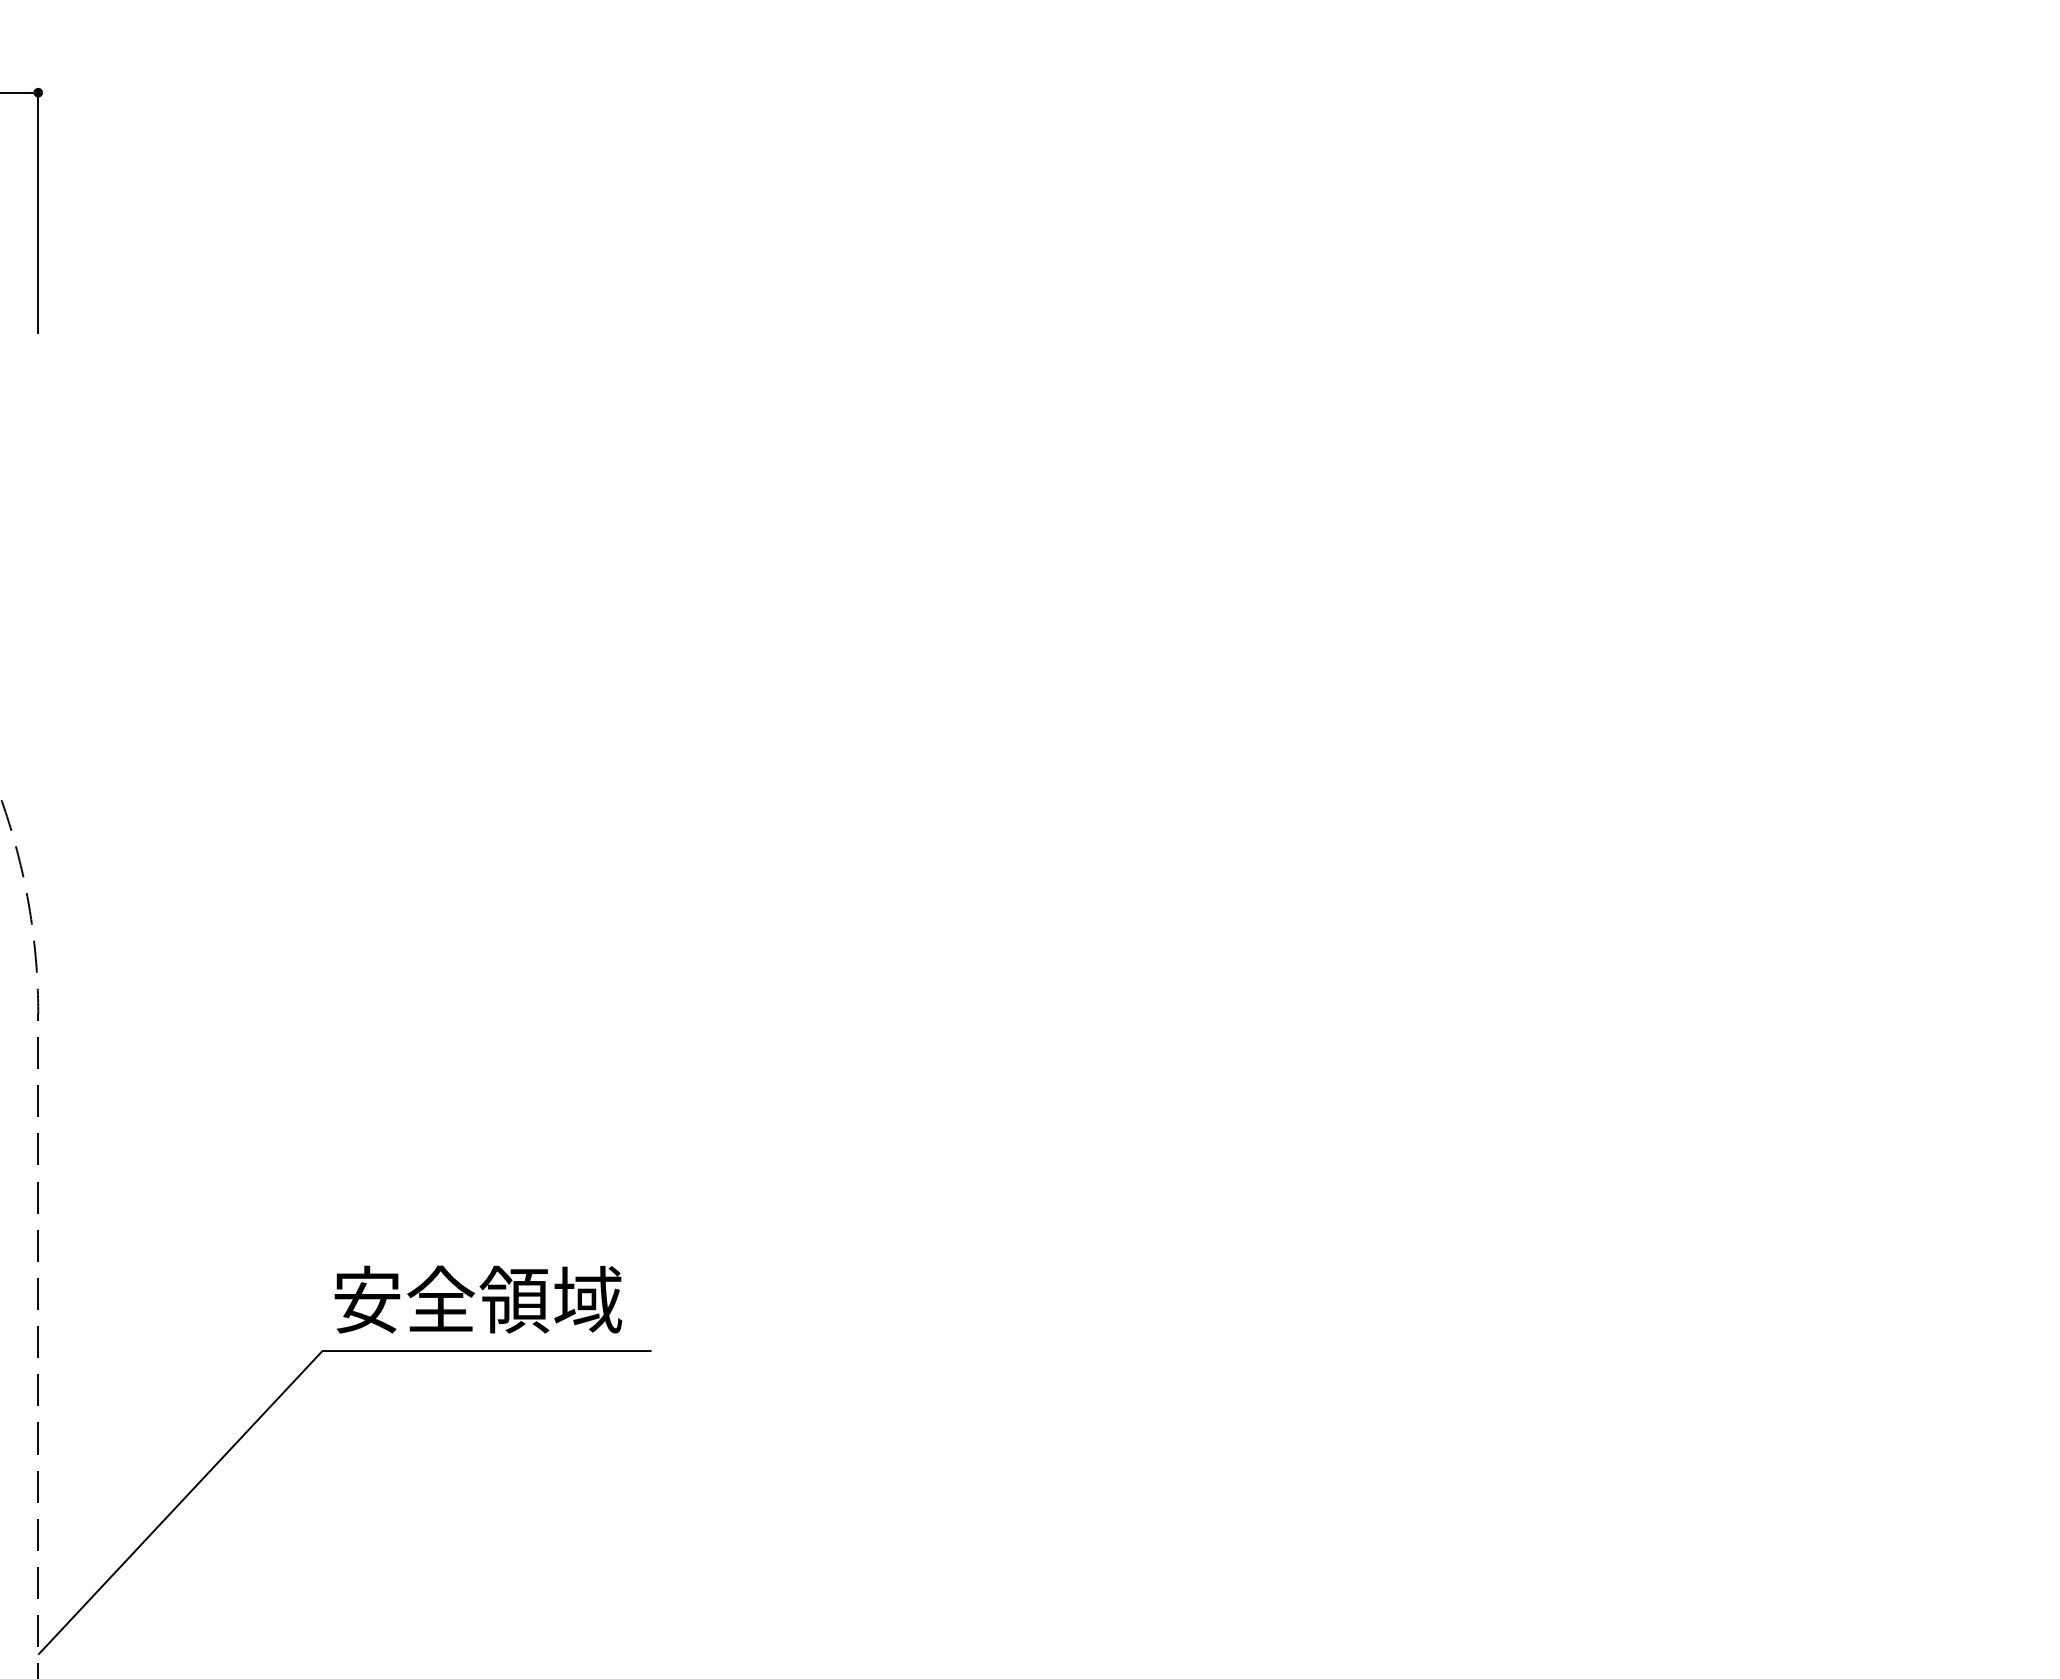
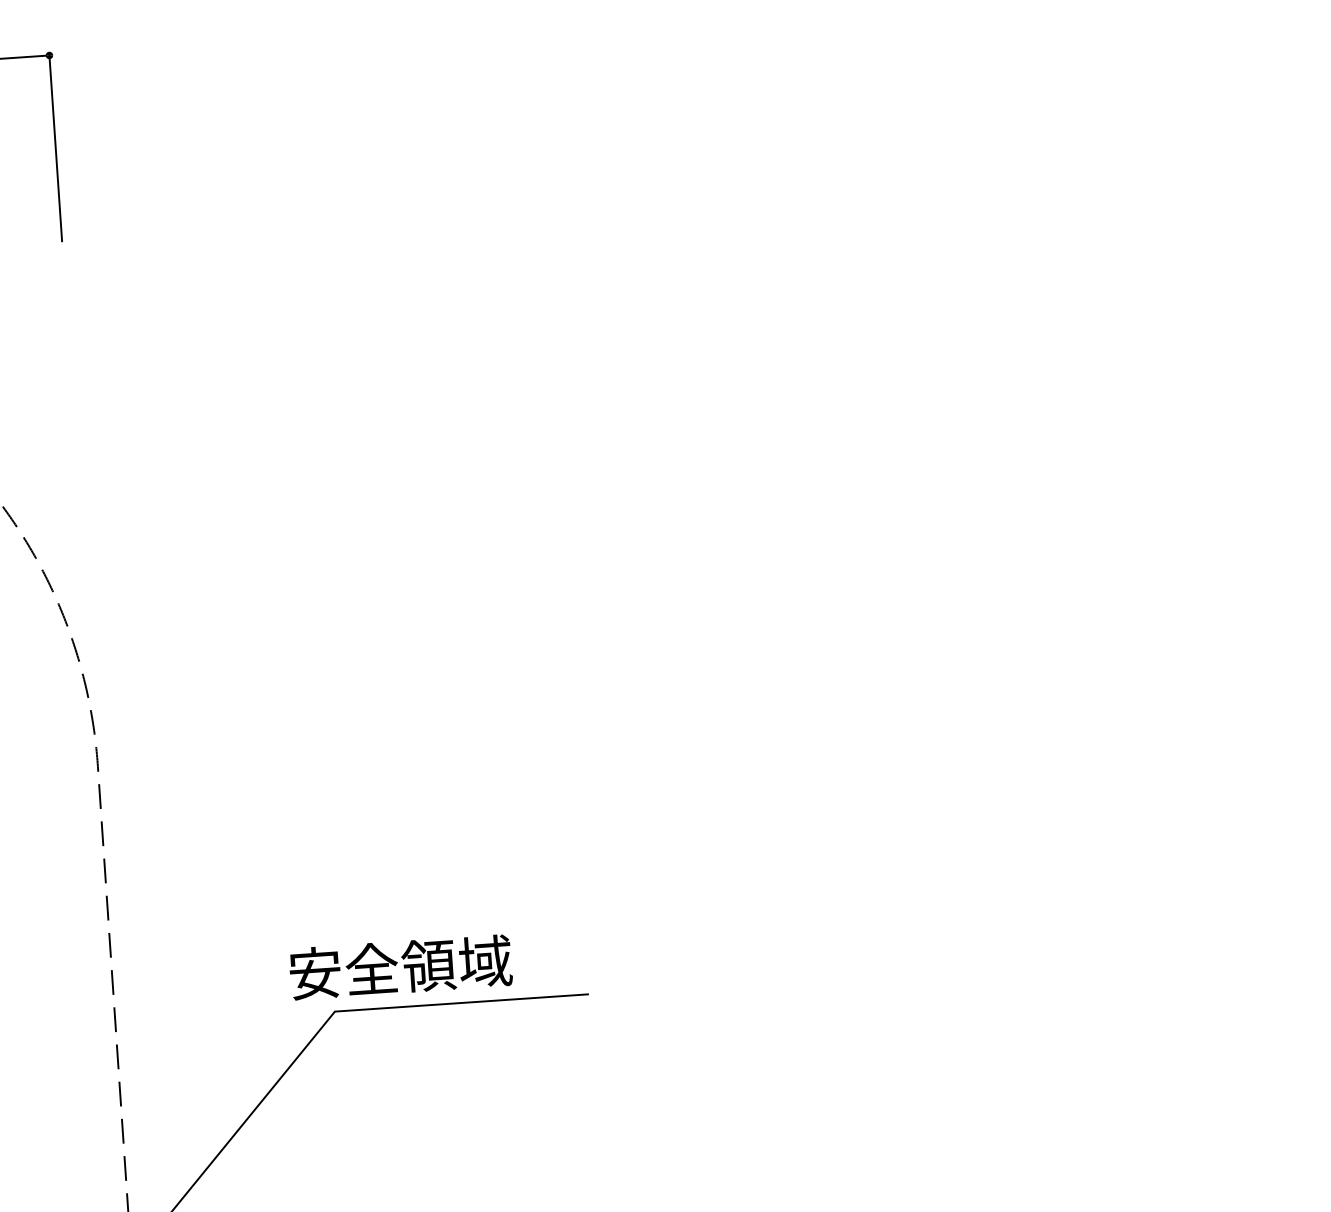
text: (478, 1299) -> (400, 967), moved

